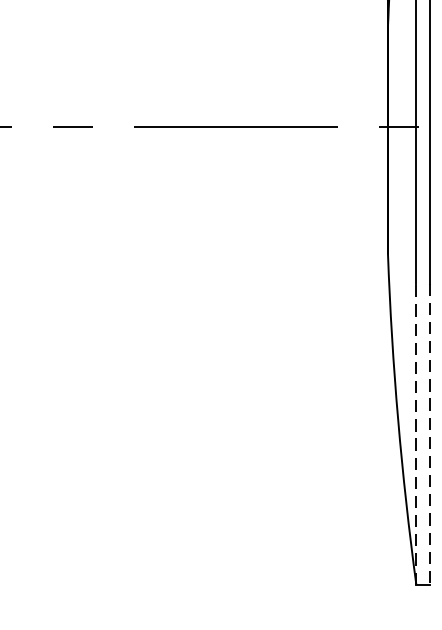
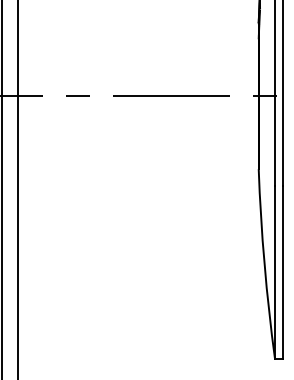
line: (415, 432) -> (274, 271), dashed -> solid
line: (429, 434) -> (282, 272), dashed -> solid

